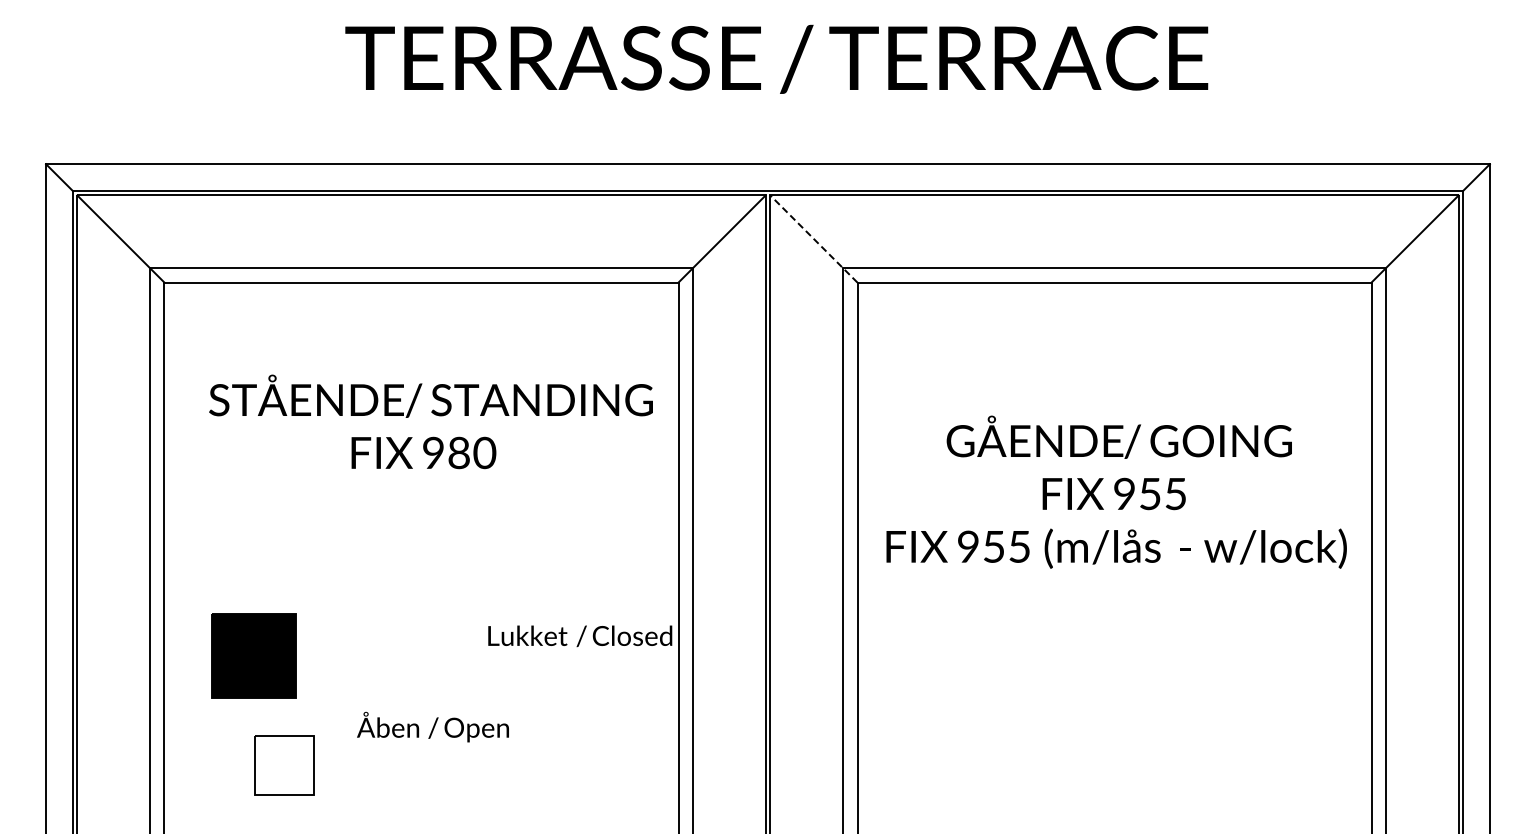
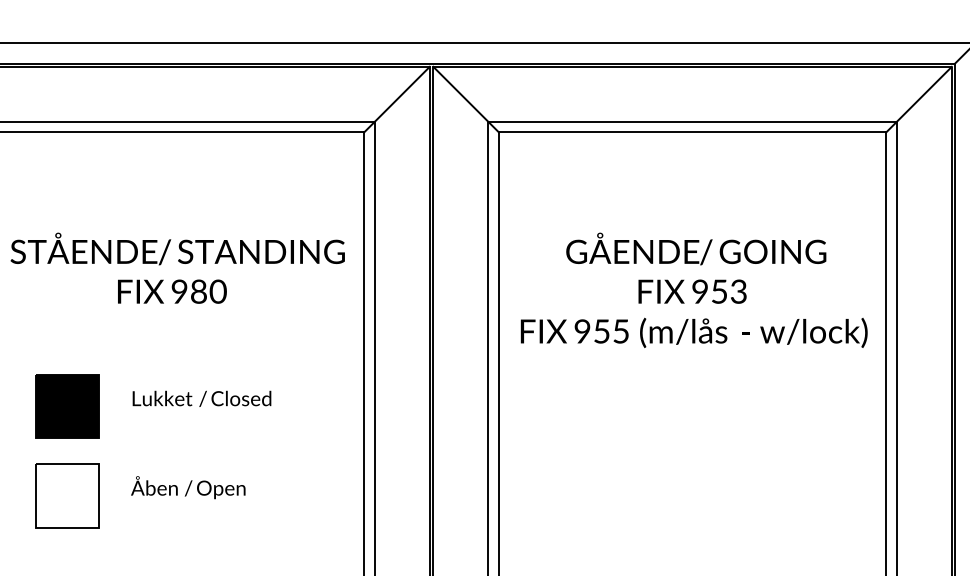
line: (813, 239) -> (465, 99), dashed -> solid
text: (430, 421) -> (177, 267), moved
text: (1175, 493) -> (738, 291), 955 -> 953
text: (580, 636) -> (202, 399), moved
part: (253, 655) -> (67, 406), moved
text: (432, 726) -> (187, 487), moved
part: (284, 764) -> (67, 495), size x1.43

